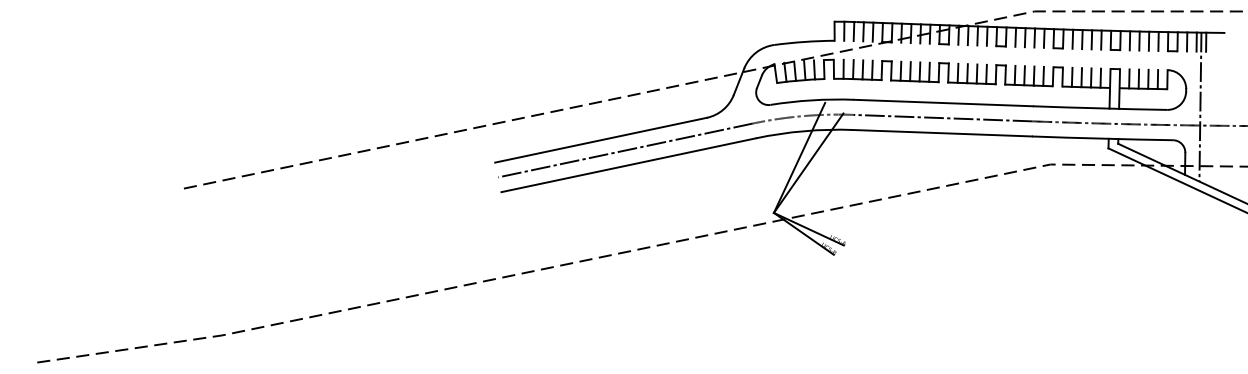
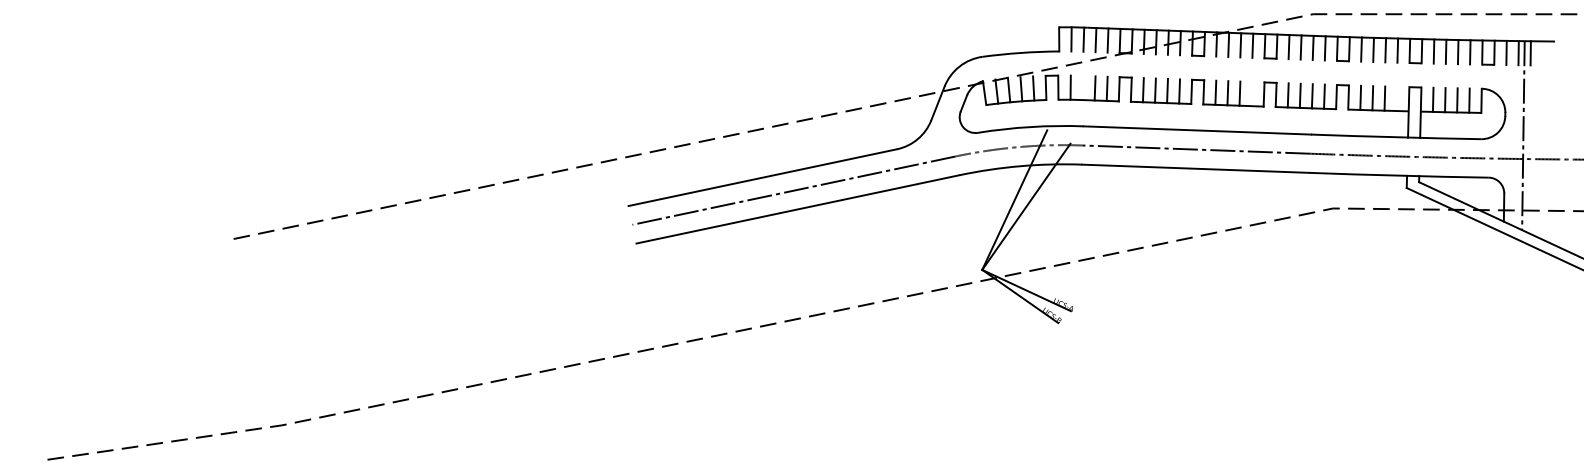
line: (852, 69) -> (1082, 87), removed
line: (986, 74) -> (1251, 94), removed
line: (1100, 77) -> (1396, 98), removed

